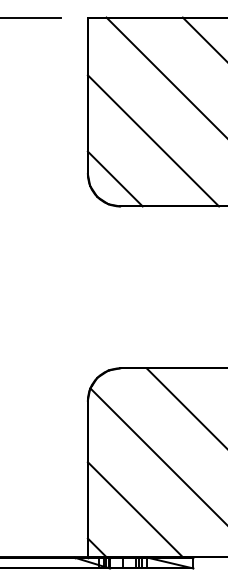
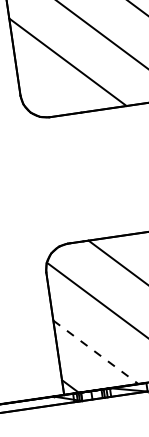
line: (114, 178) -> (41, 96), removed
line: (135, 510) -> (96, 352), solid -> dashed

